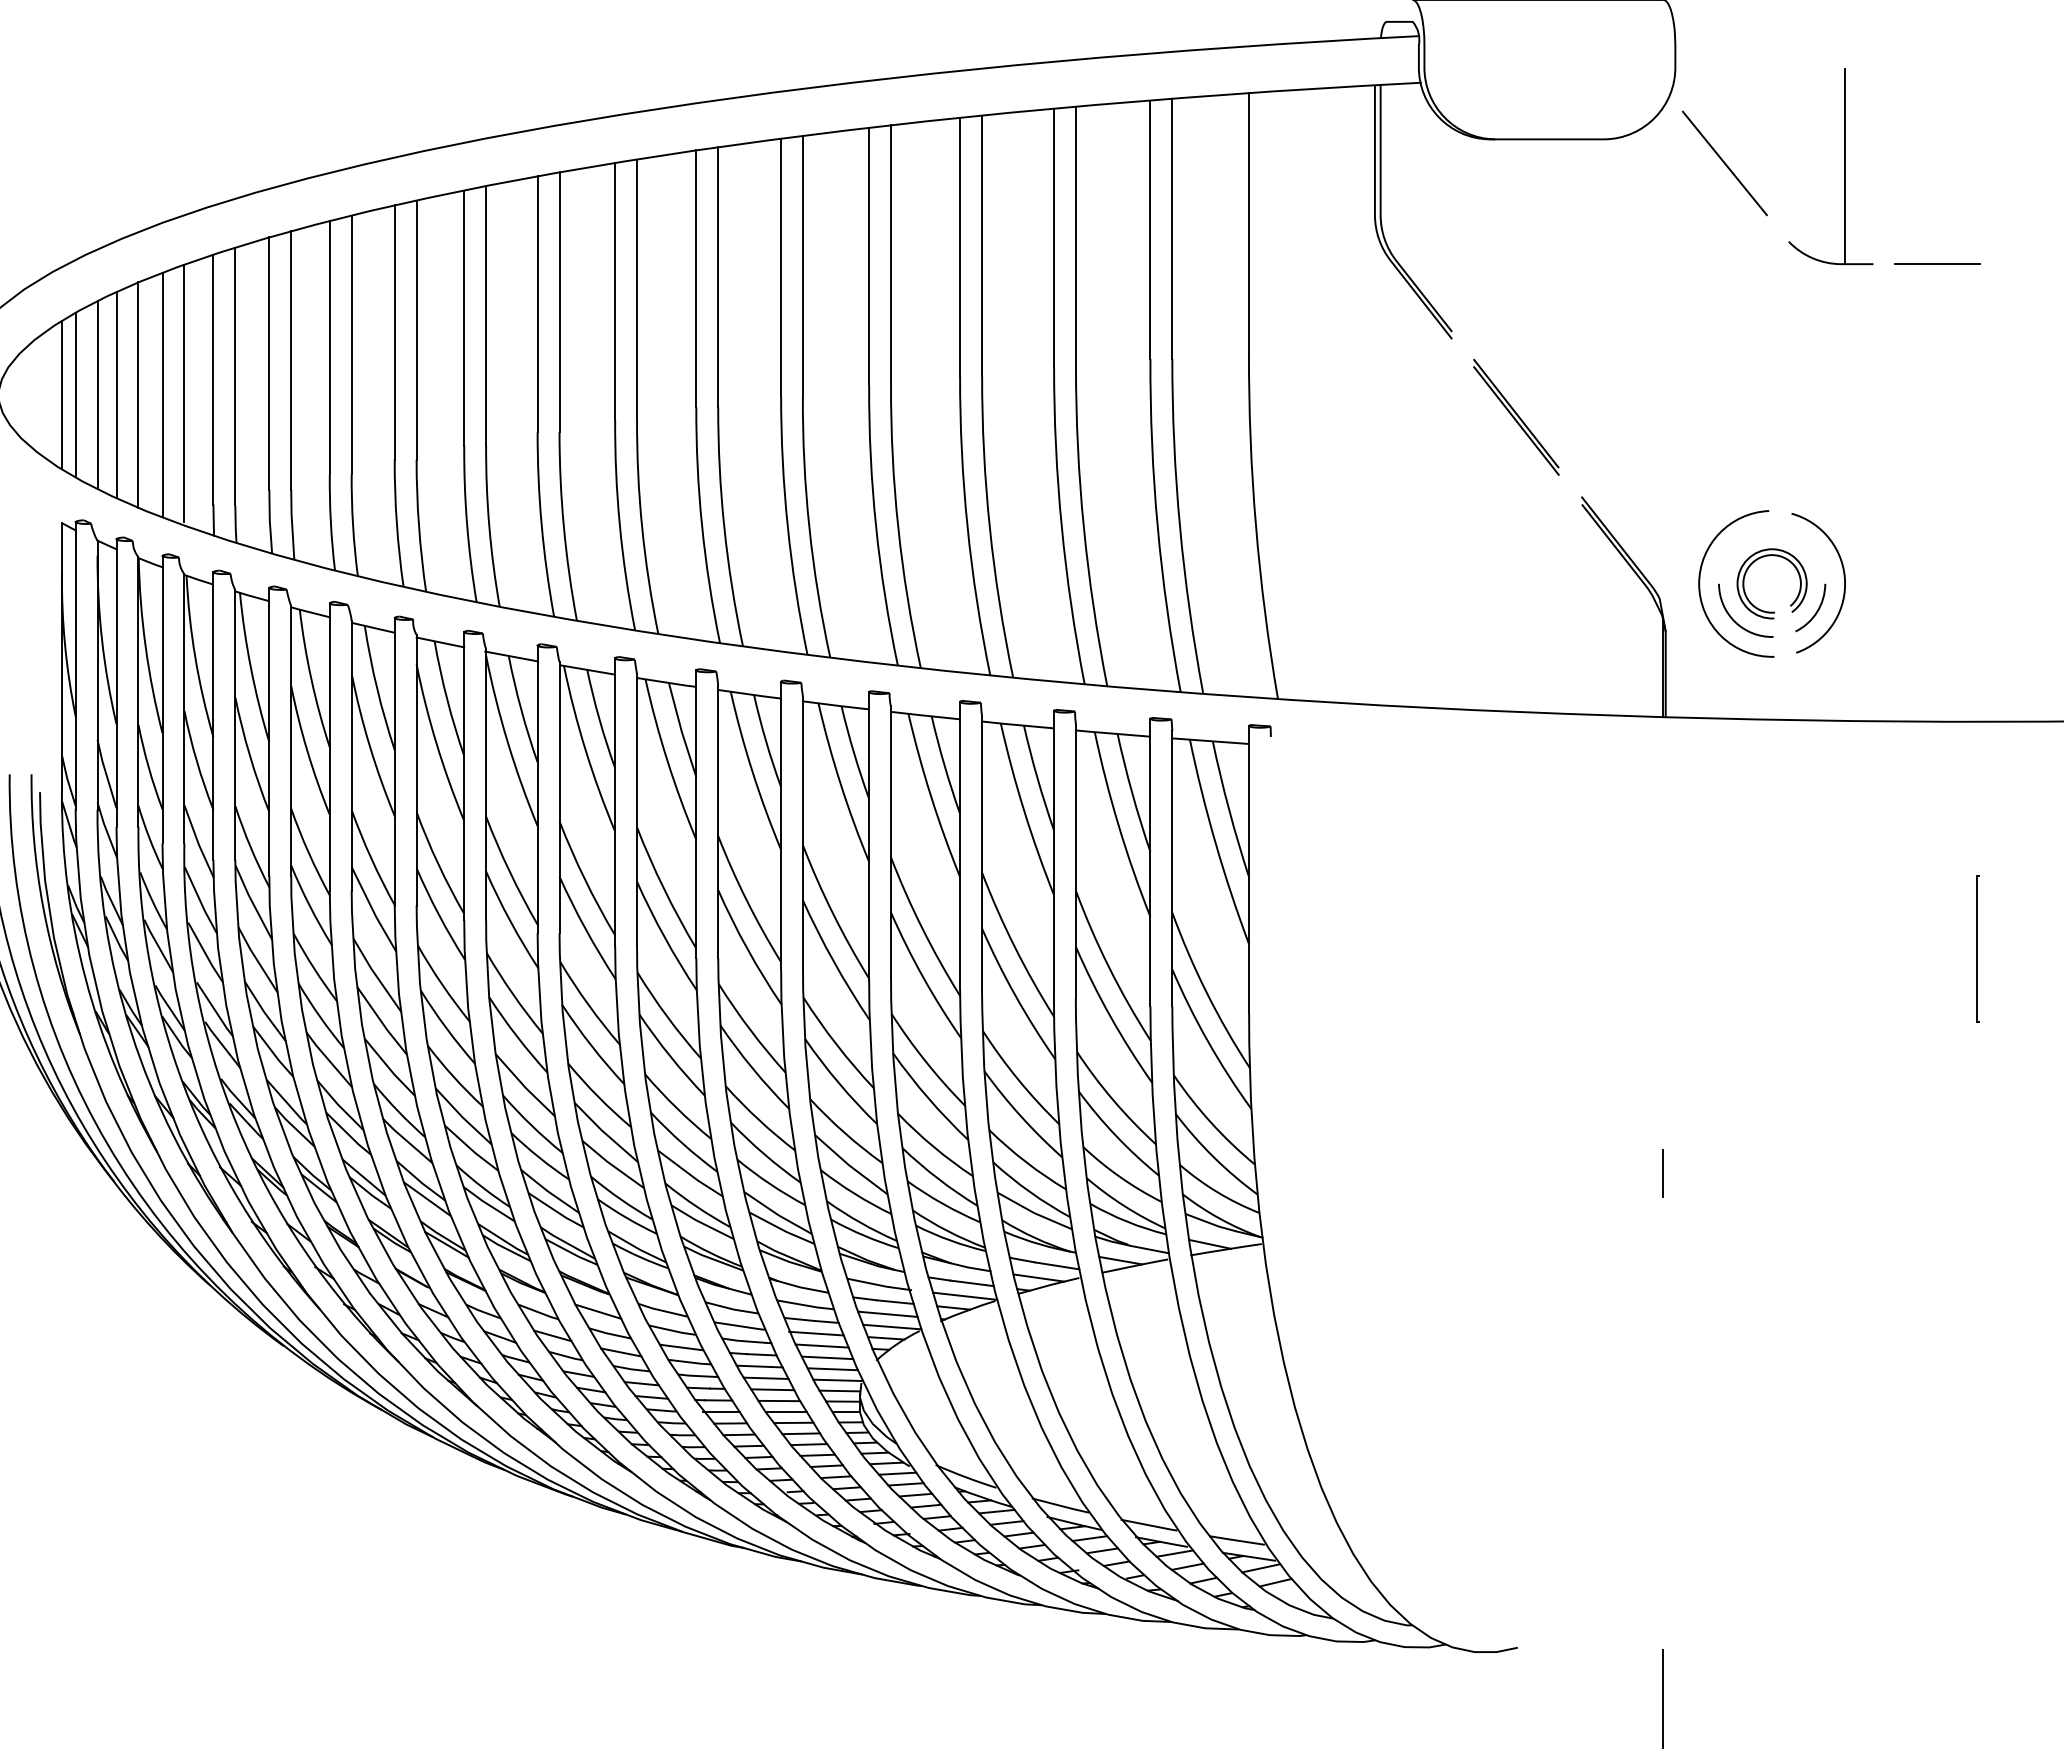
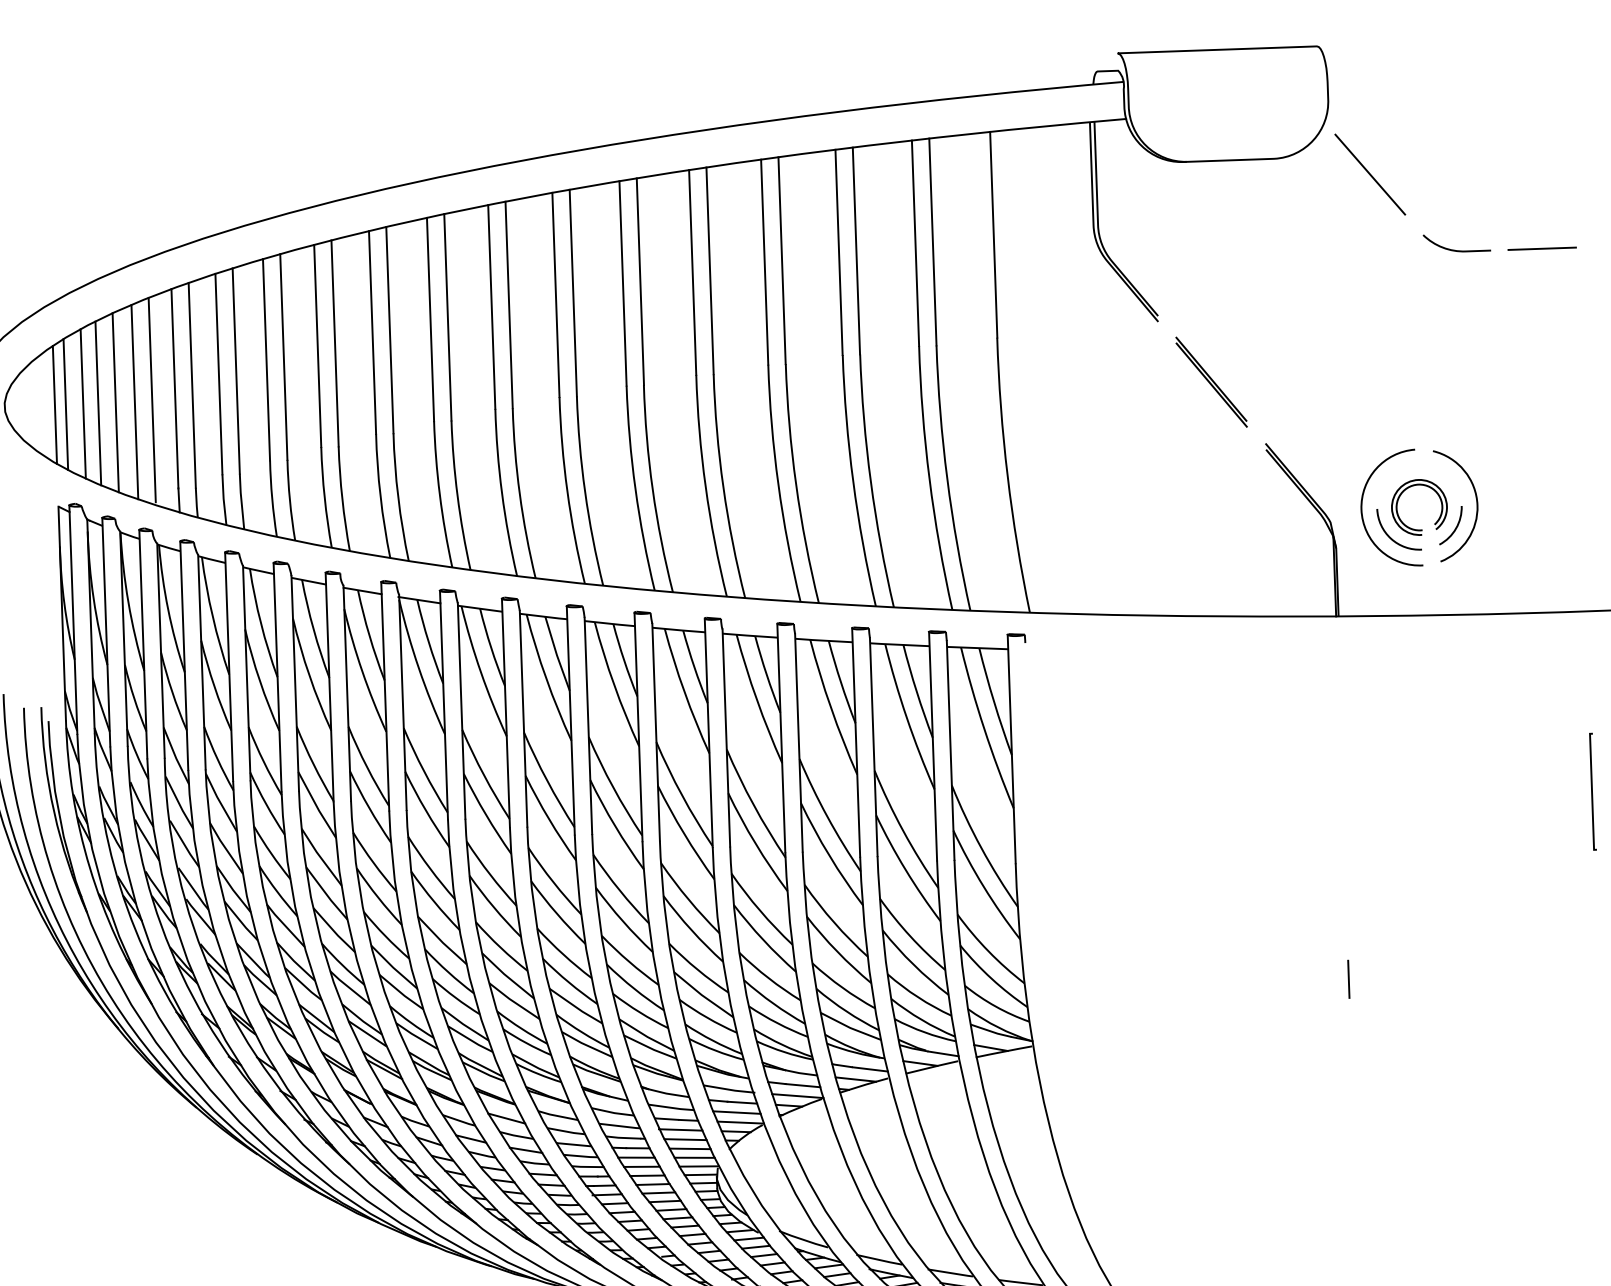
line: (1845, 166) -> (1466, 173), removed

